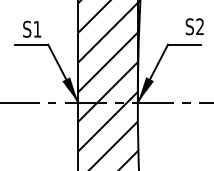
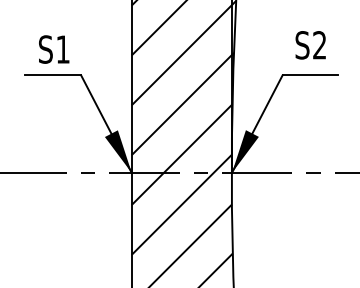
text: (194, 26) -> (310, 44), moved

